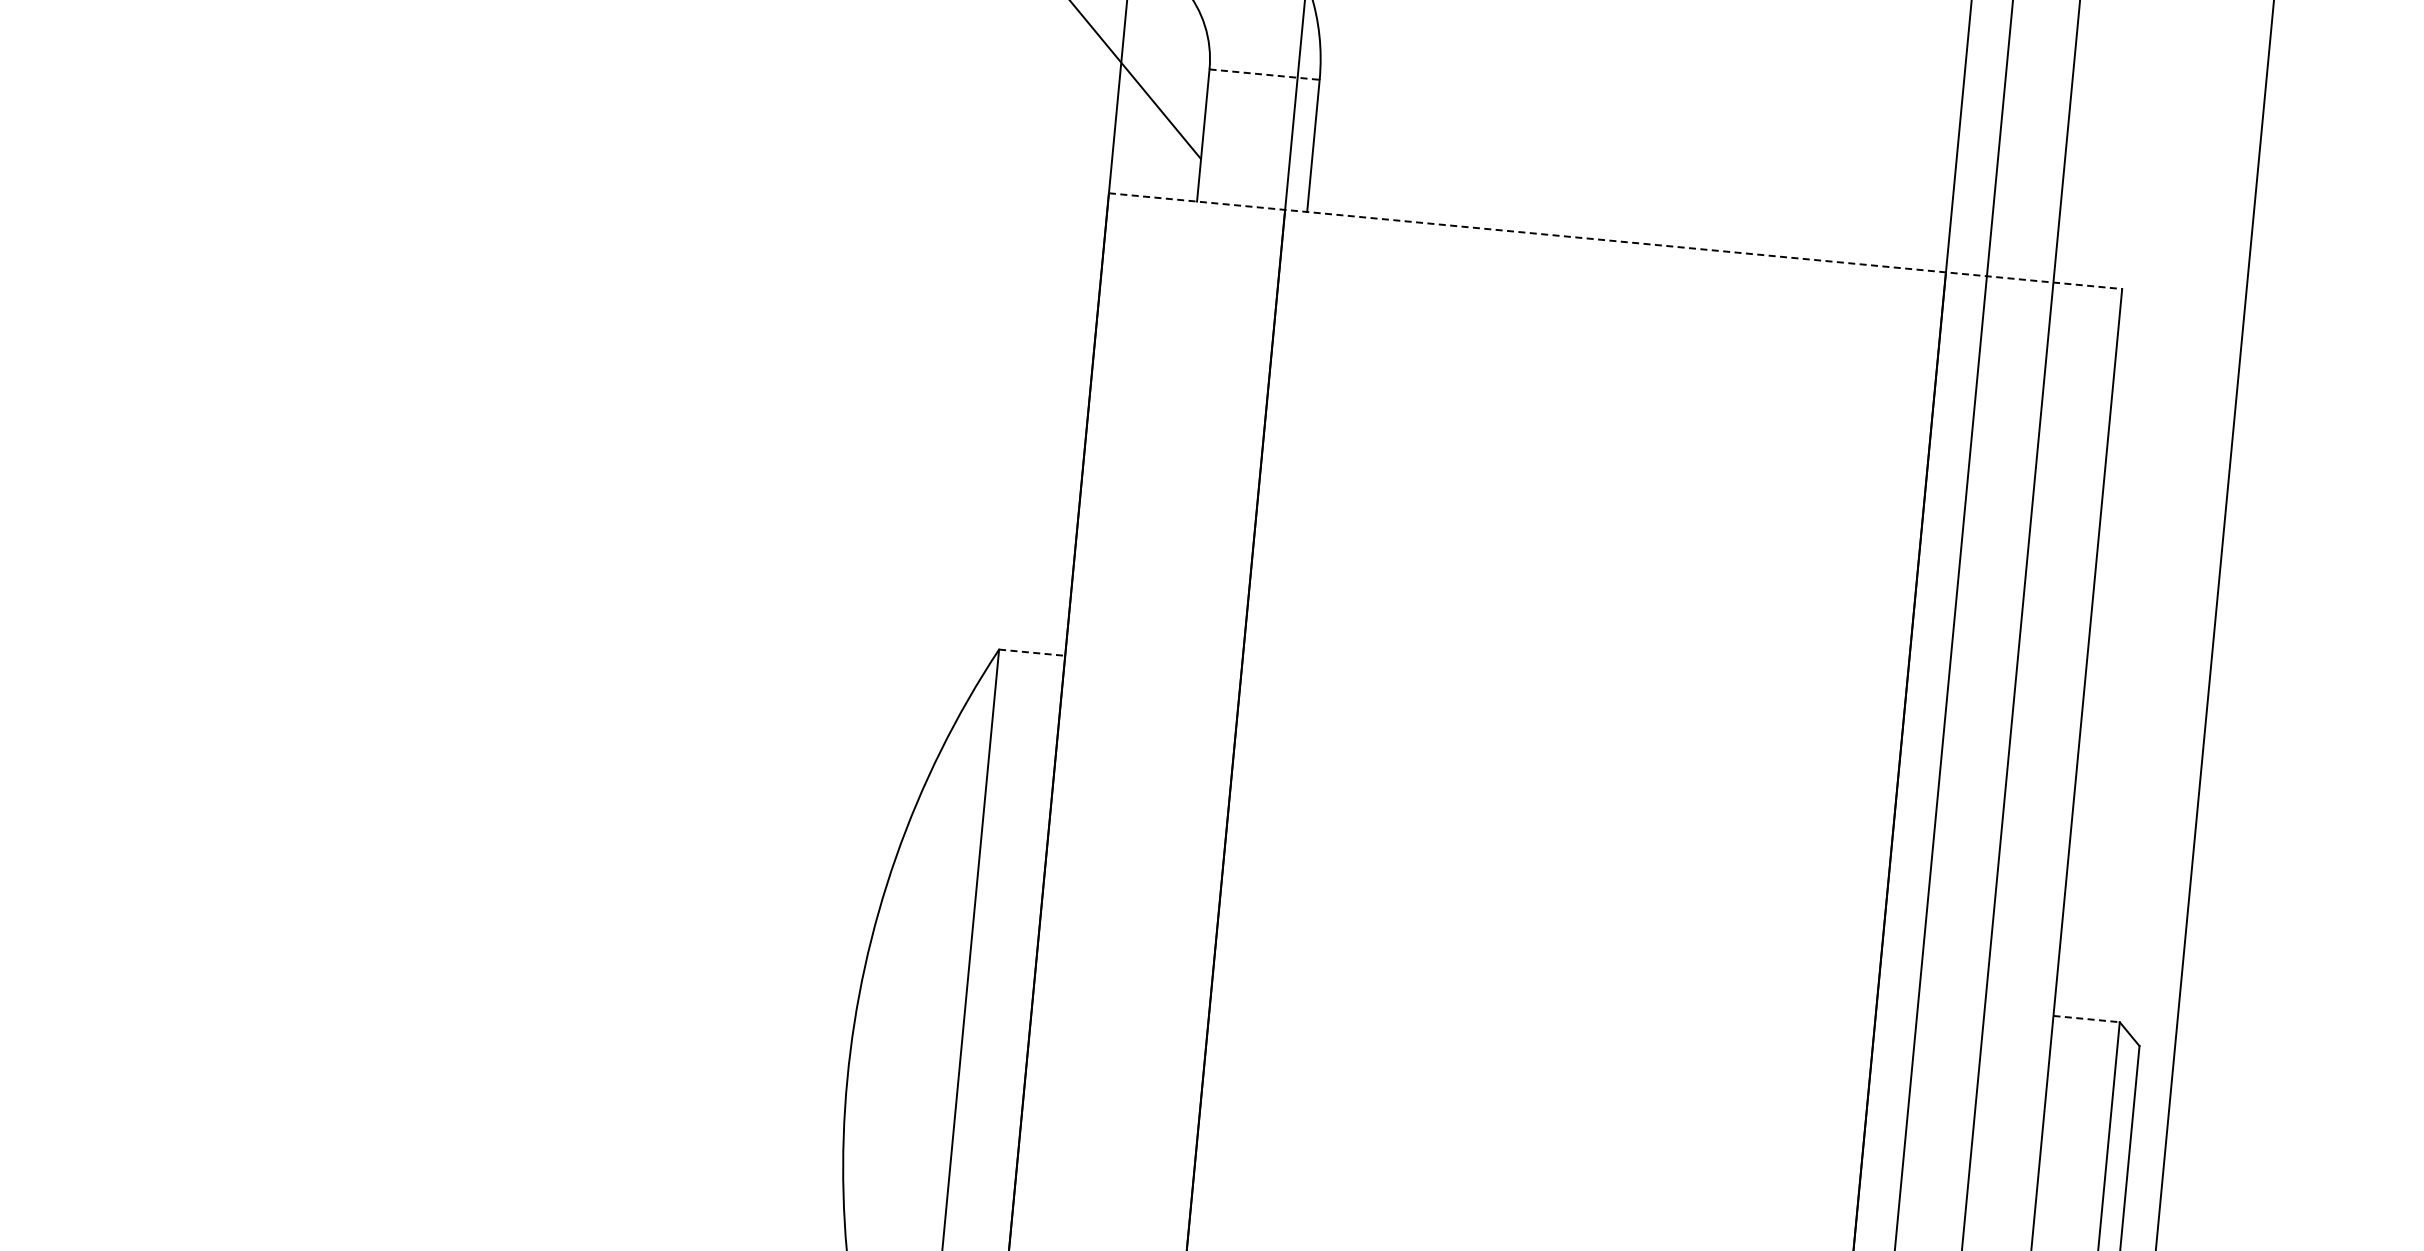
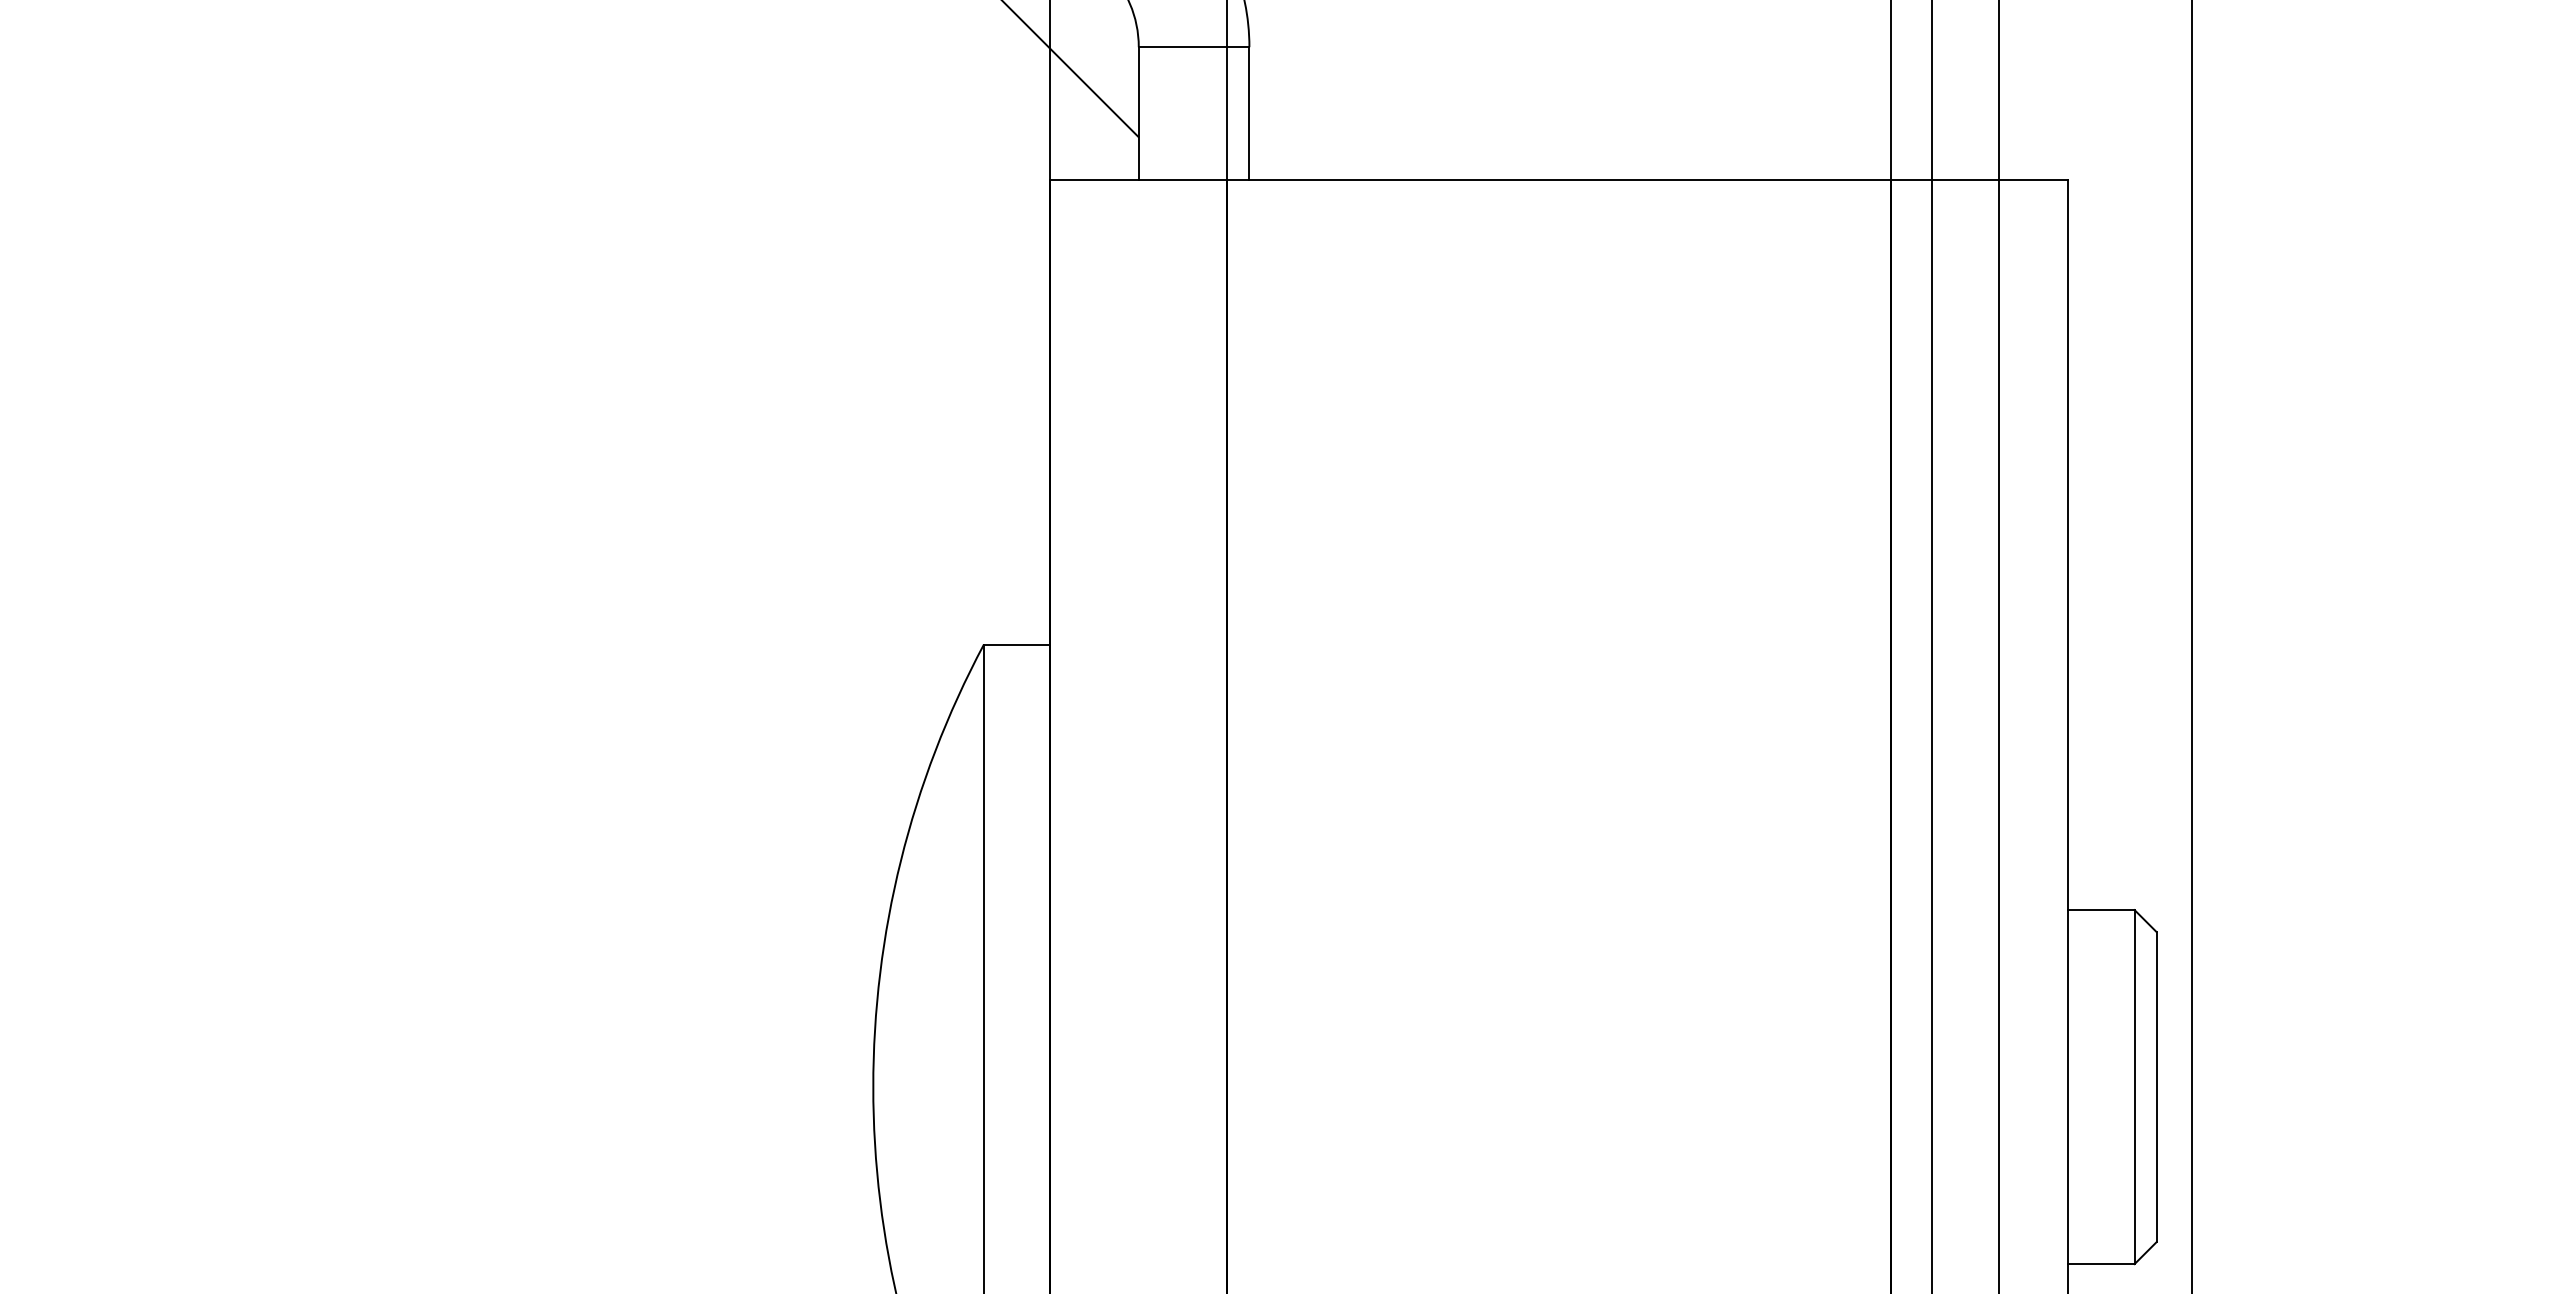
line: (1264, 74) -> (1194, 47), dashed -> solid
line: (1615, 240) -> (1559, 179), dashed -> solid
line: (1032, 652) -> (1017, 644), dashed -> solid
line: (2086, 1019) -> (2101, 910), dashed -> solid

